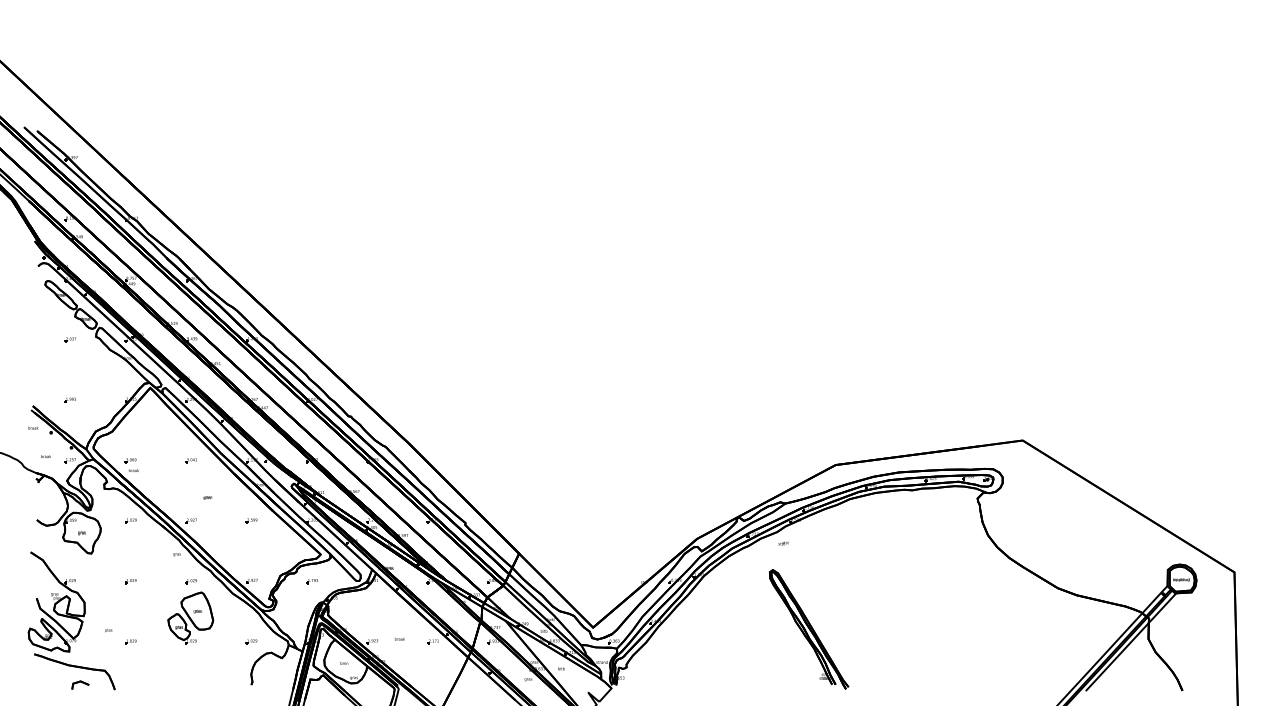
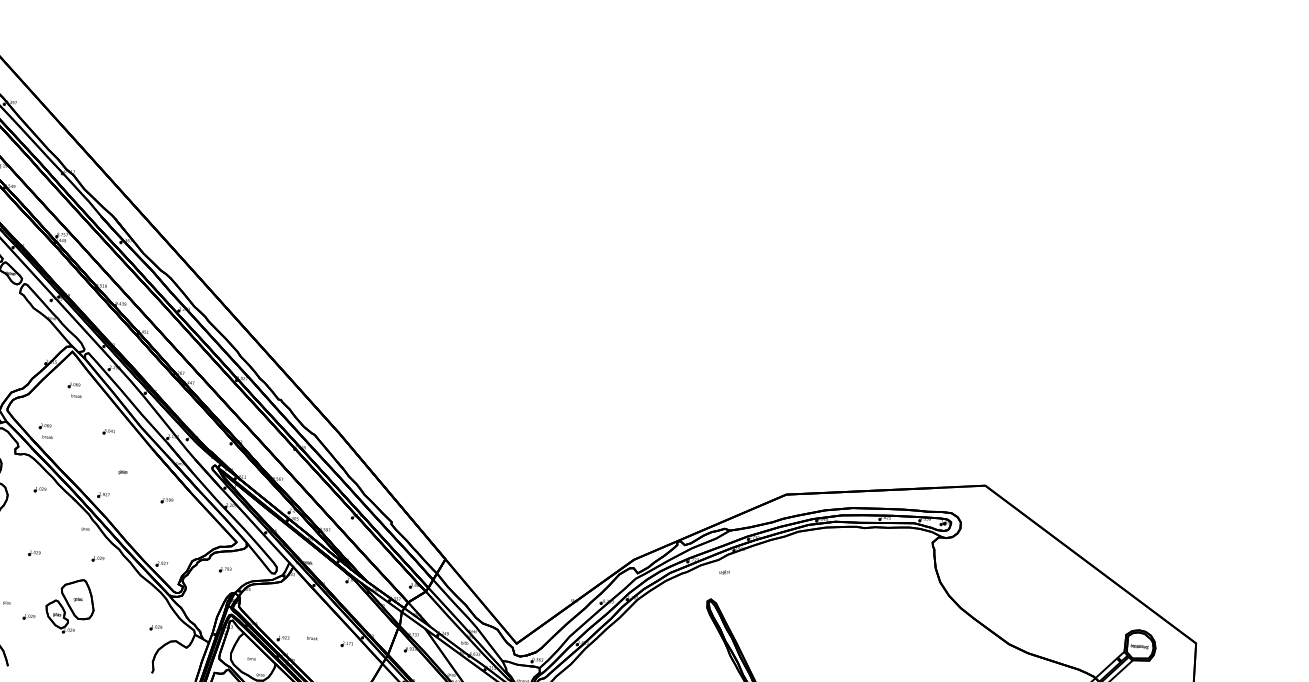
part: (155, 423) -> (74, 389), added
part: (190, 617) -> (70, 605), moved

